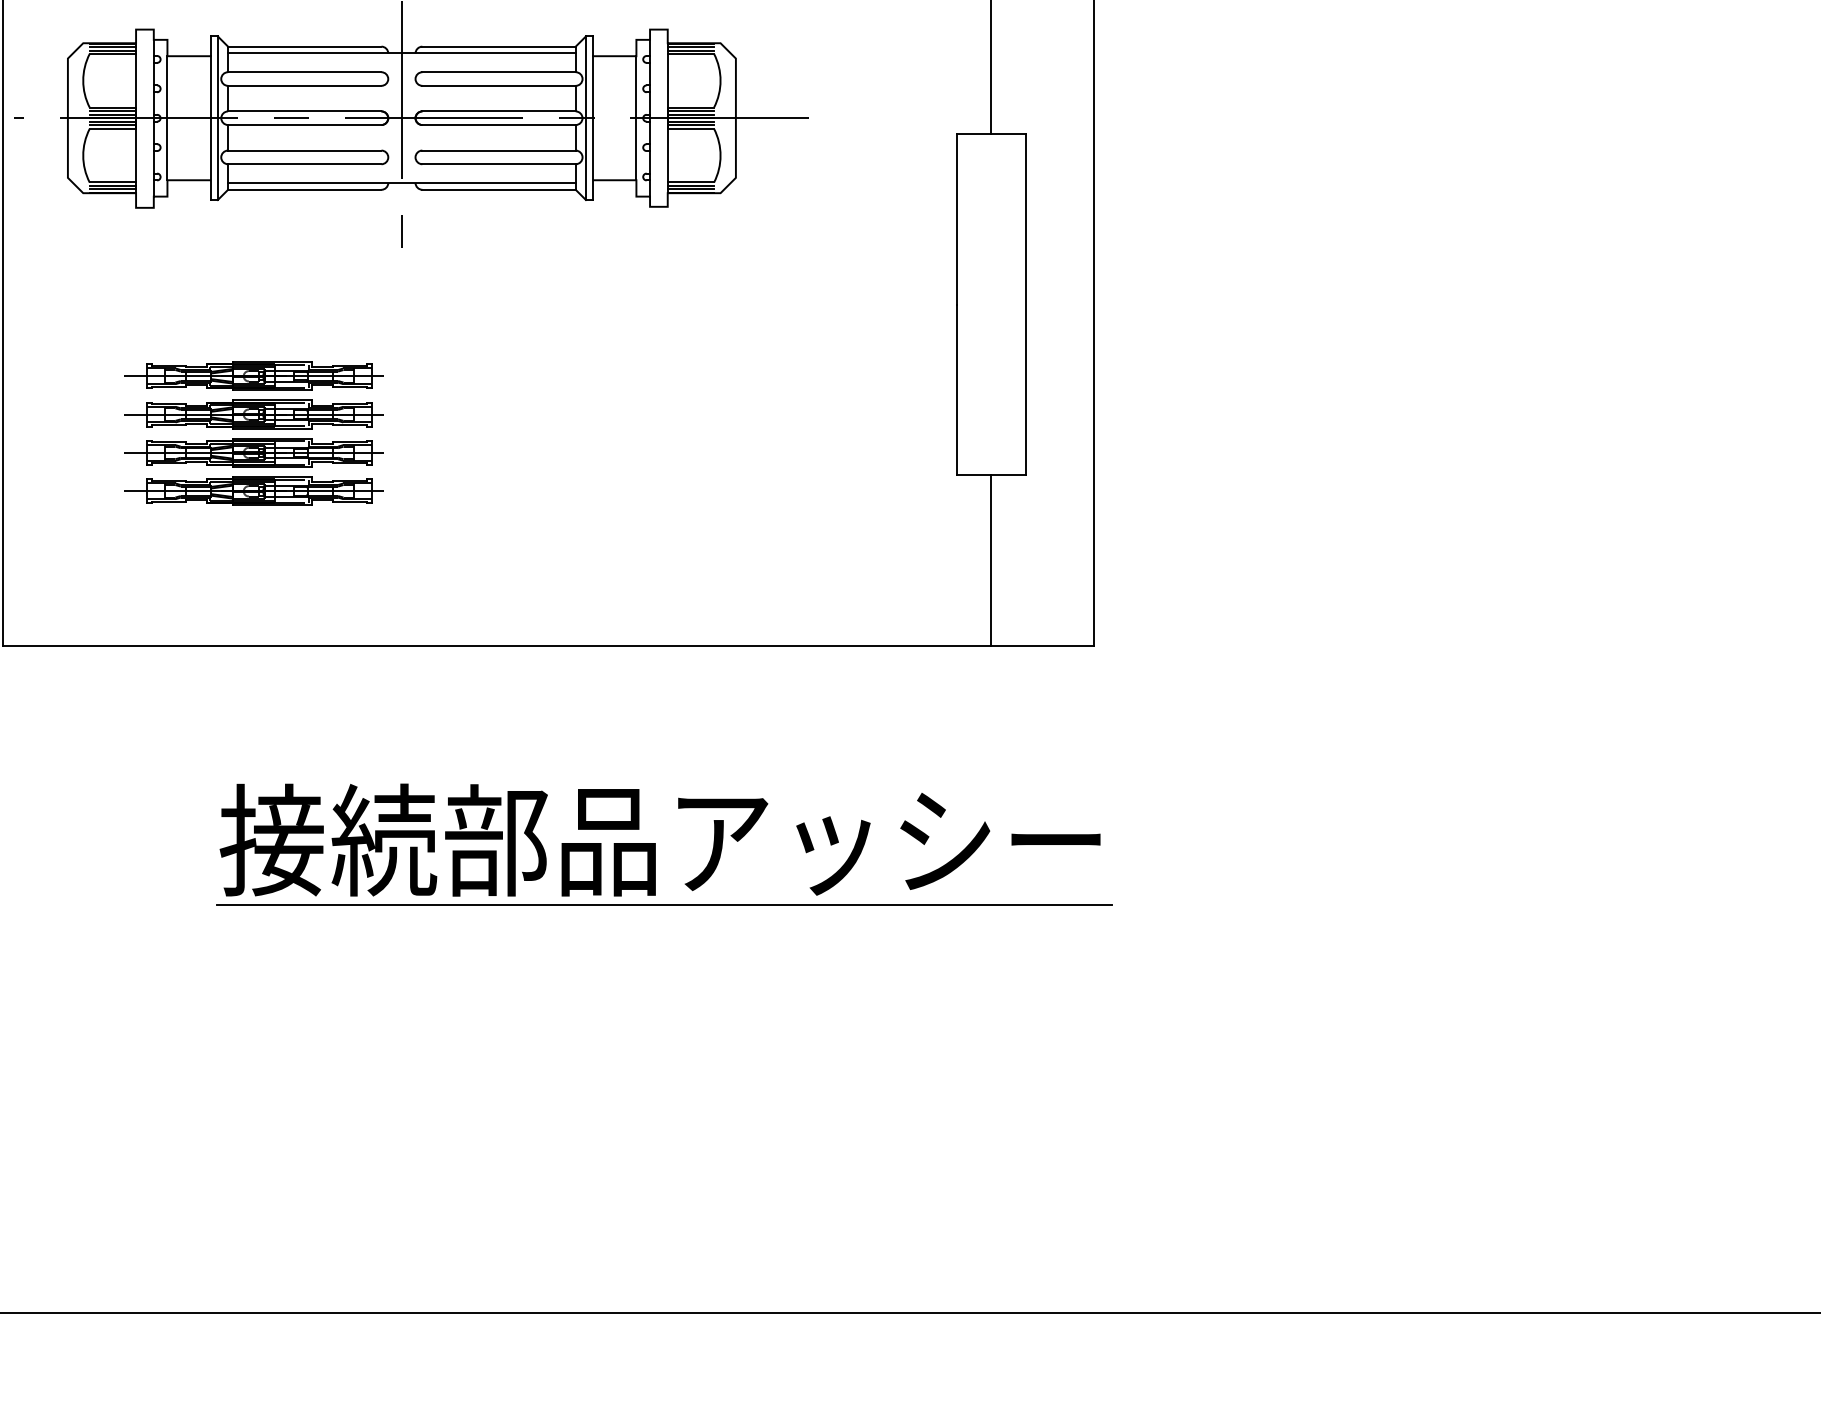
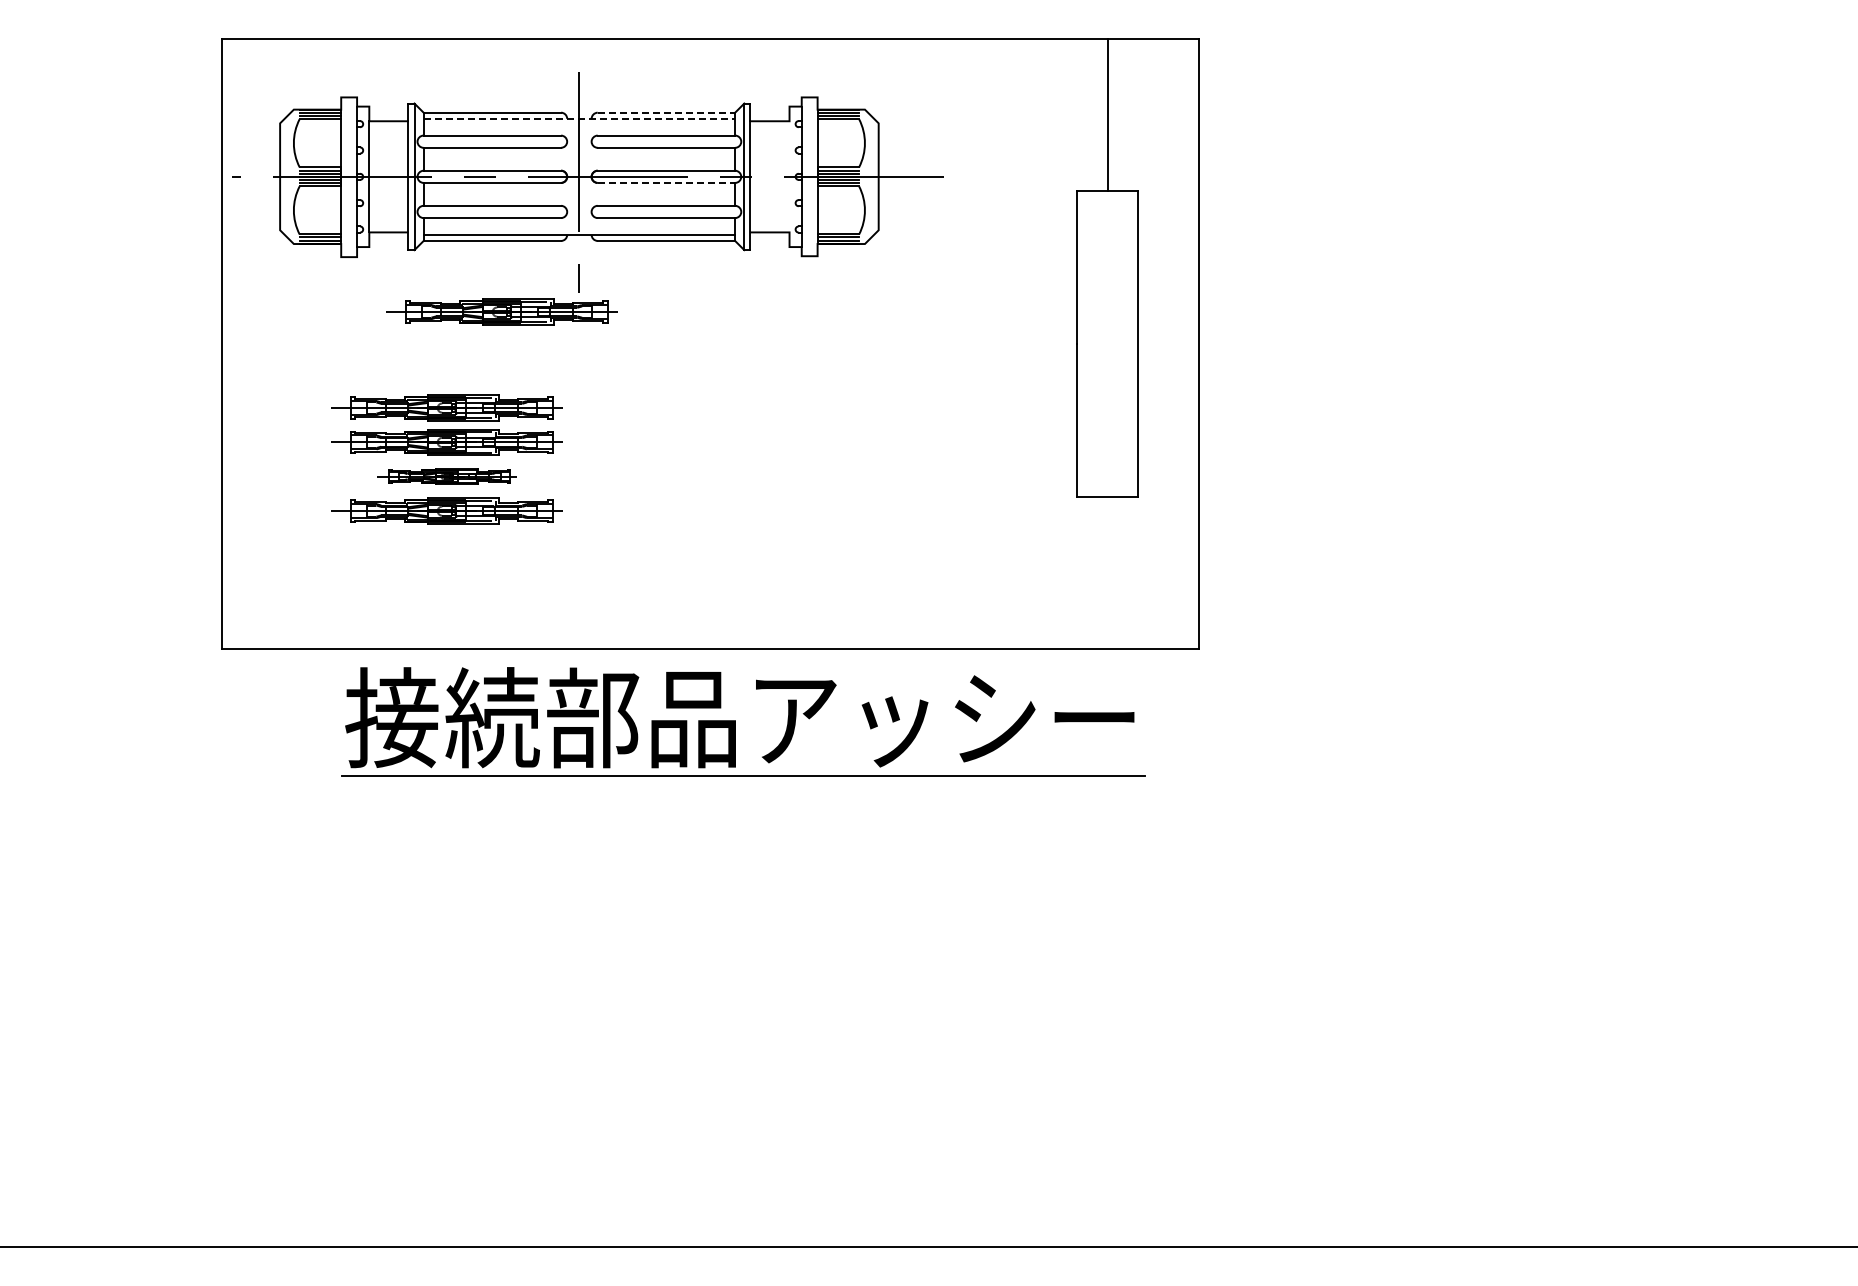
line: (499, 46) -> (666, 112), solid -> dashed
line: (402, 53) -> (579, 118), solid -> dashed
line: (636, 117) -> (789, 176), removed
line: (499, 124) -> (666, 182), solid -> dashed
part: (314, 268) -> (501, 311), added
part: (253, 452) -> (446, 476), size x0.6
line: (991, 559) -> (1107, 572), removed
part: (655, 844) -> (735, 721), moved

